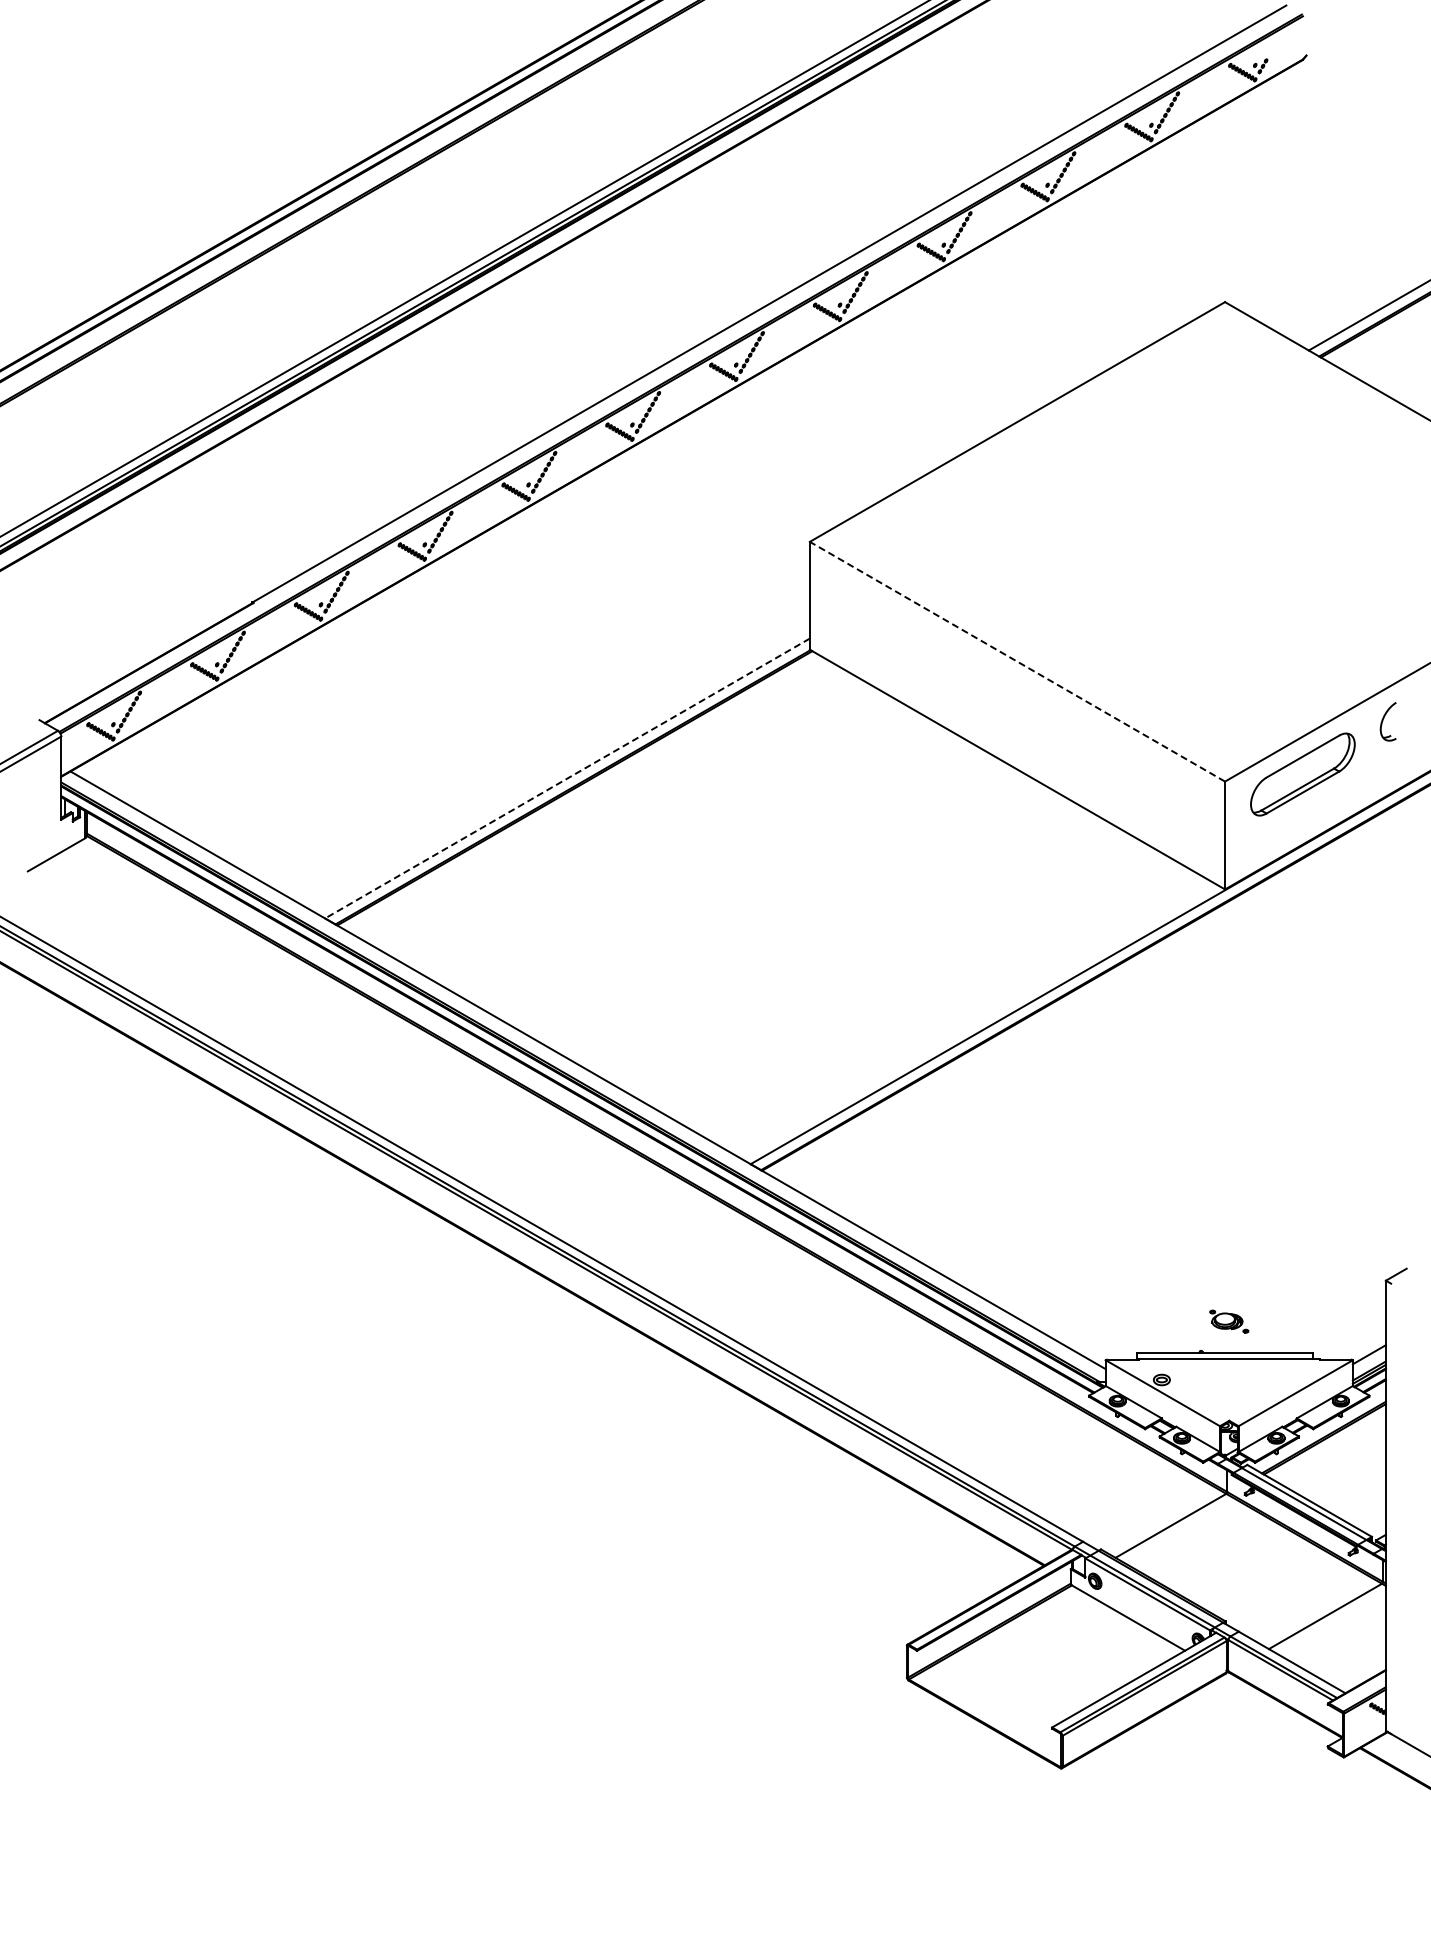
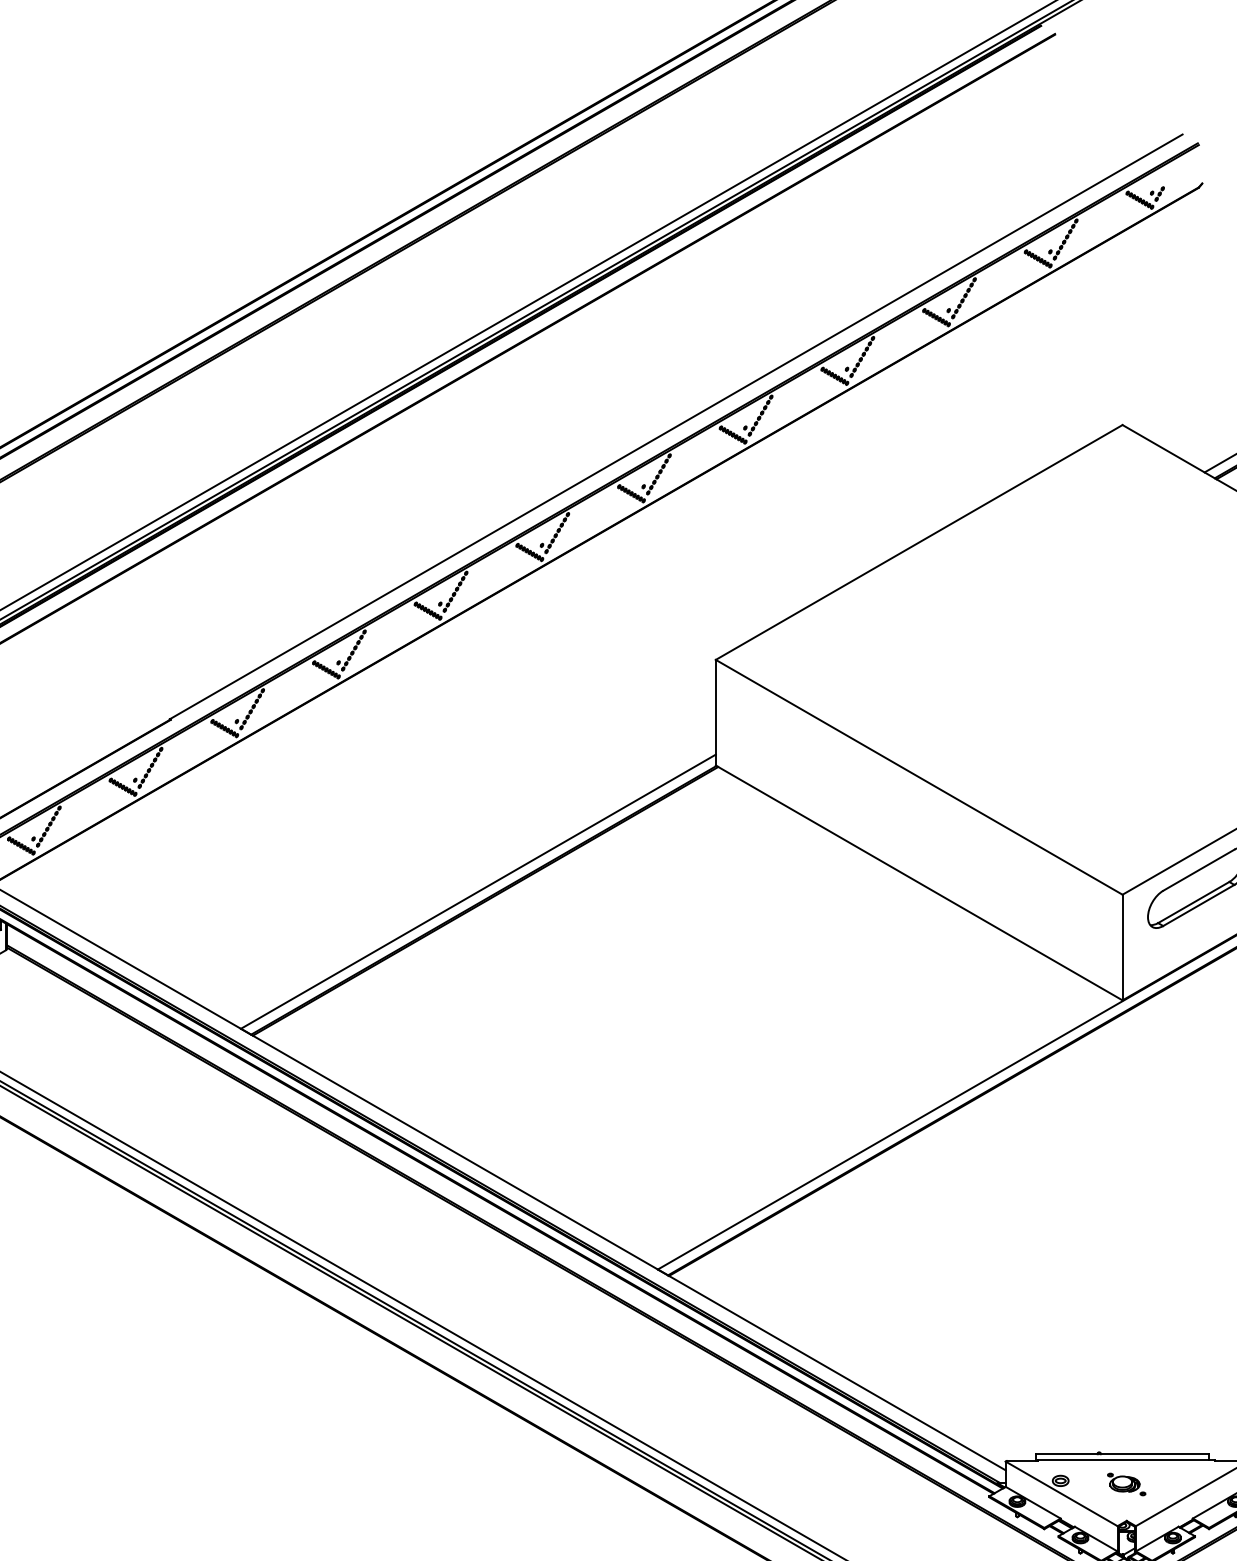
line: (1017, 661) -> (919, 777), dashed -> solid
line: (567, 778) -> (478, 891), dashed -> solid
part: (1229, 1321) -> (1126, 1484), moved

